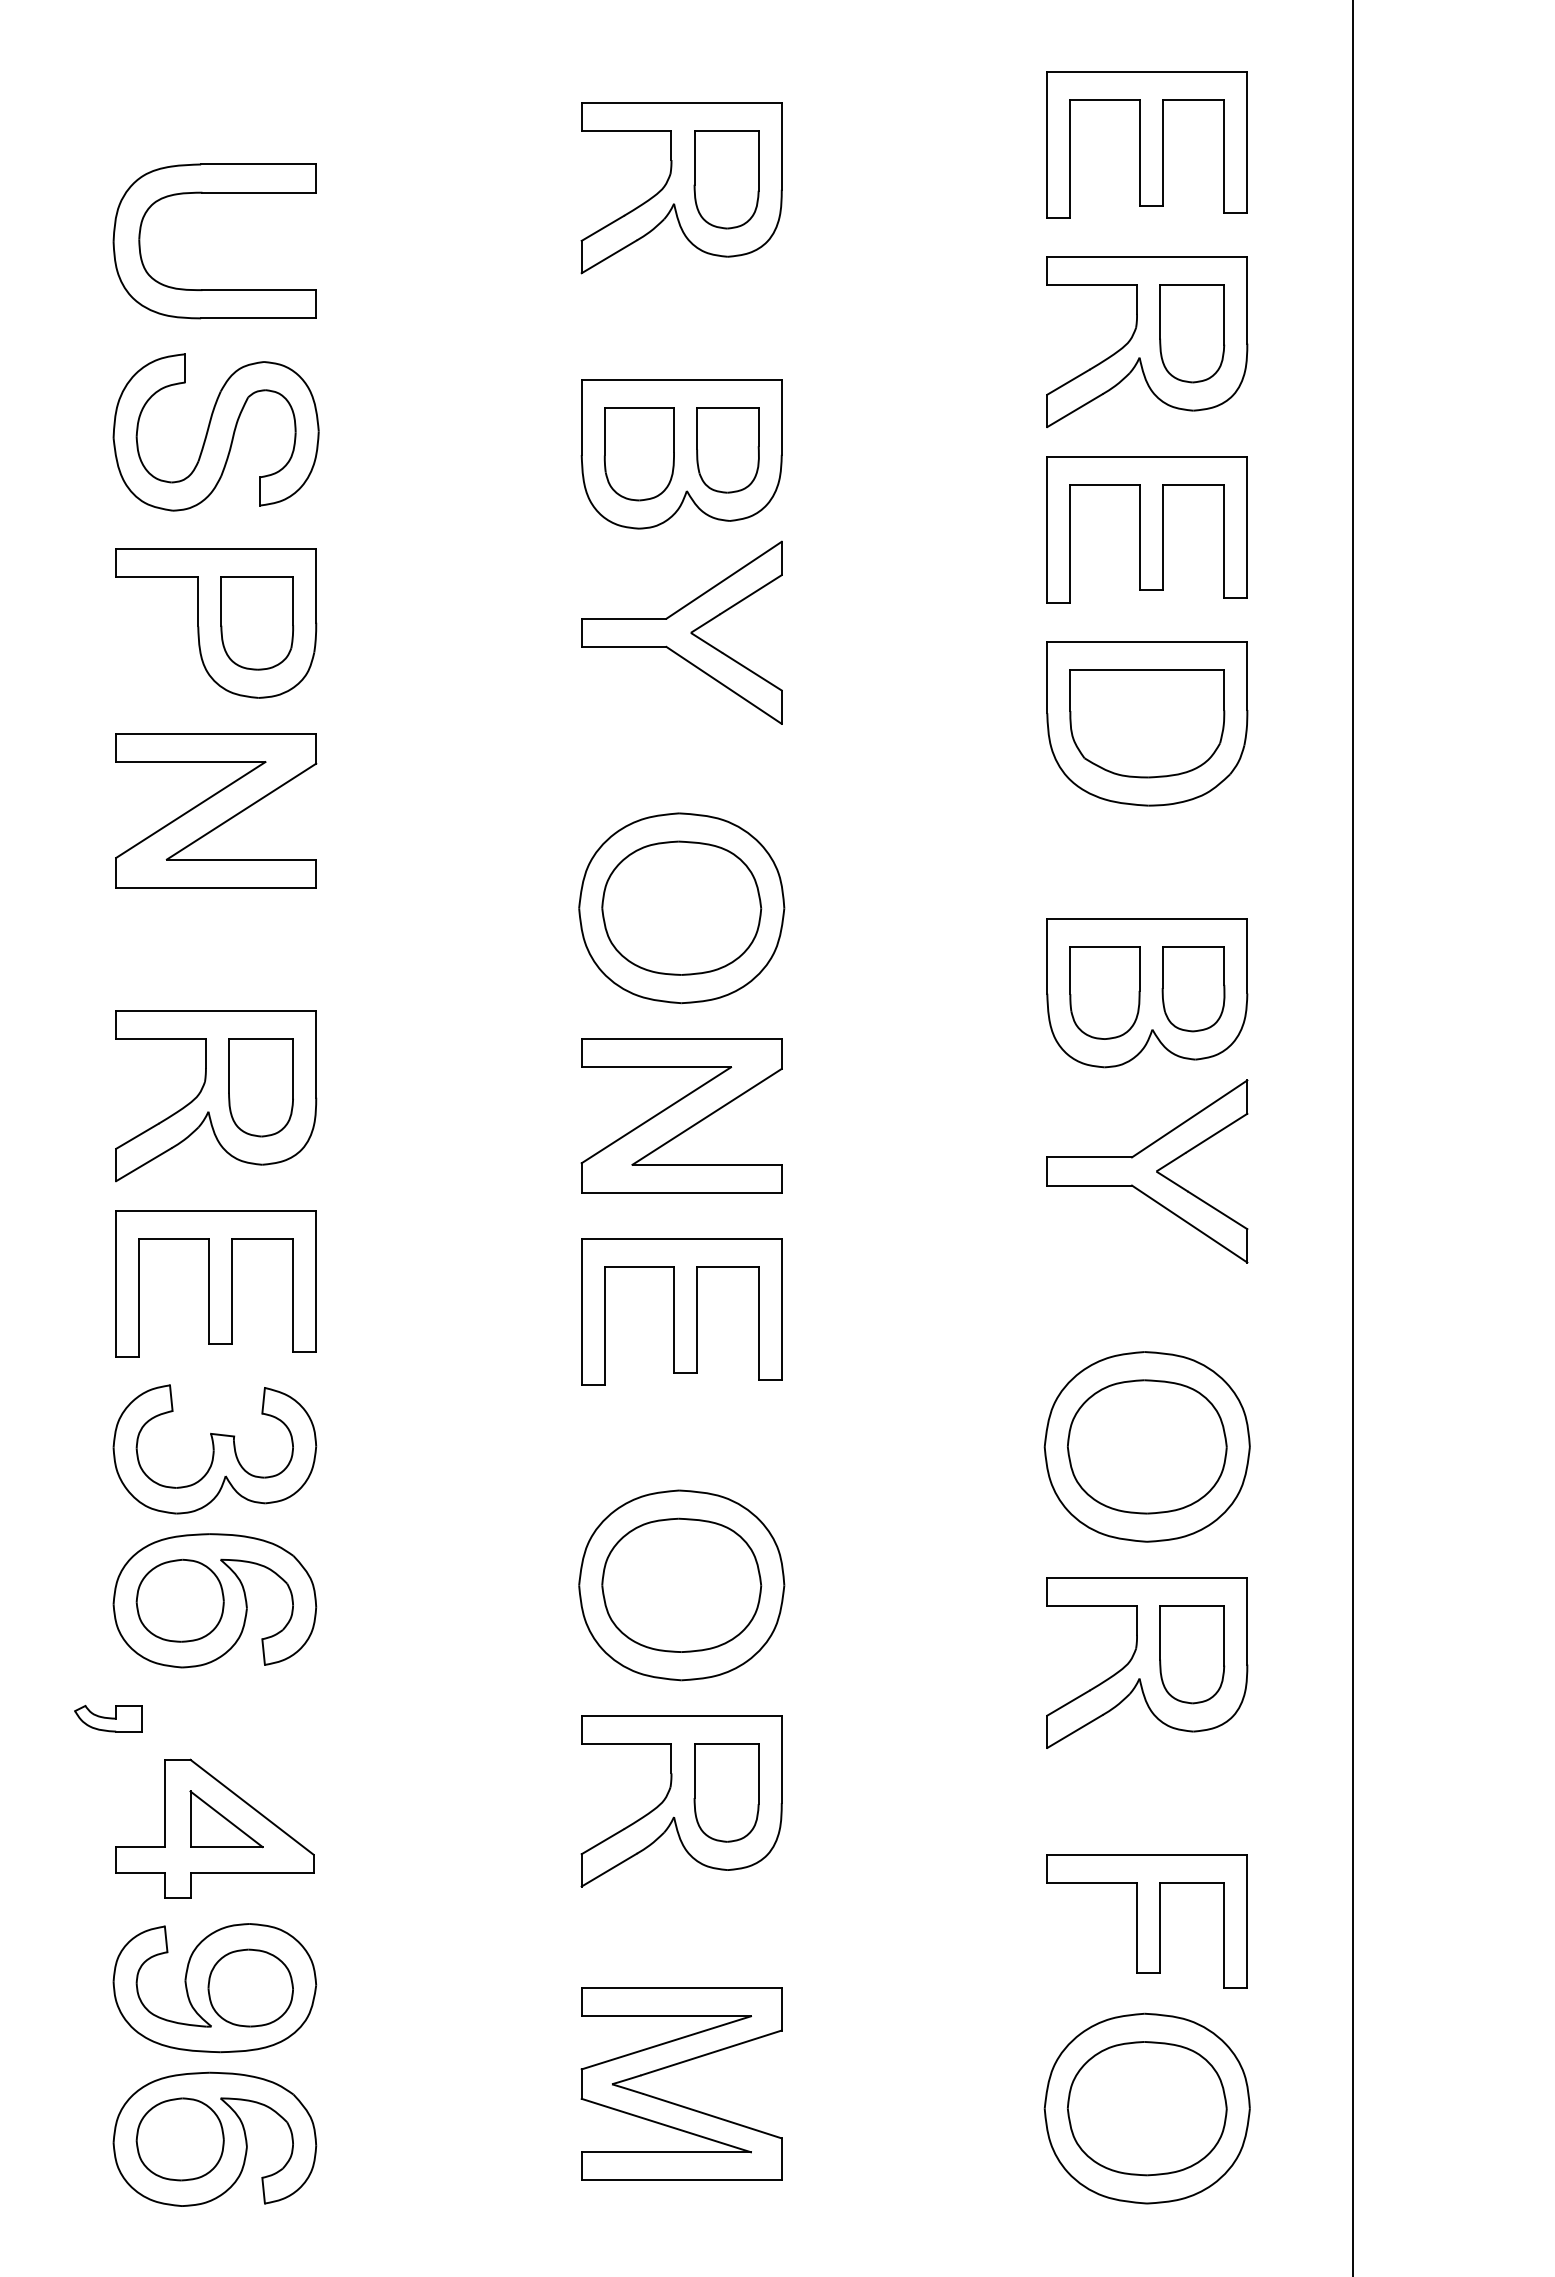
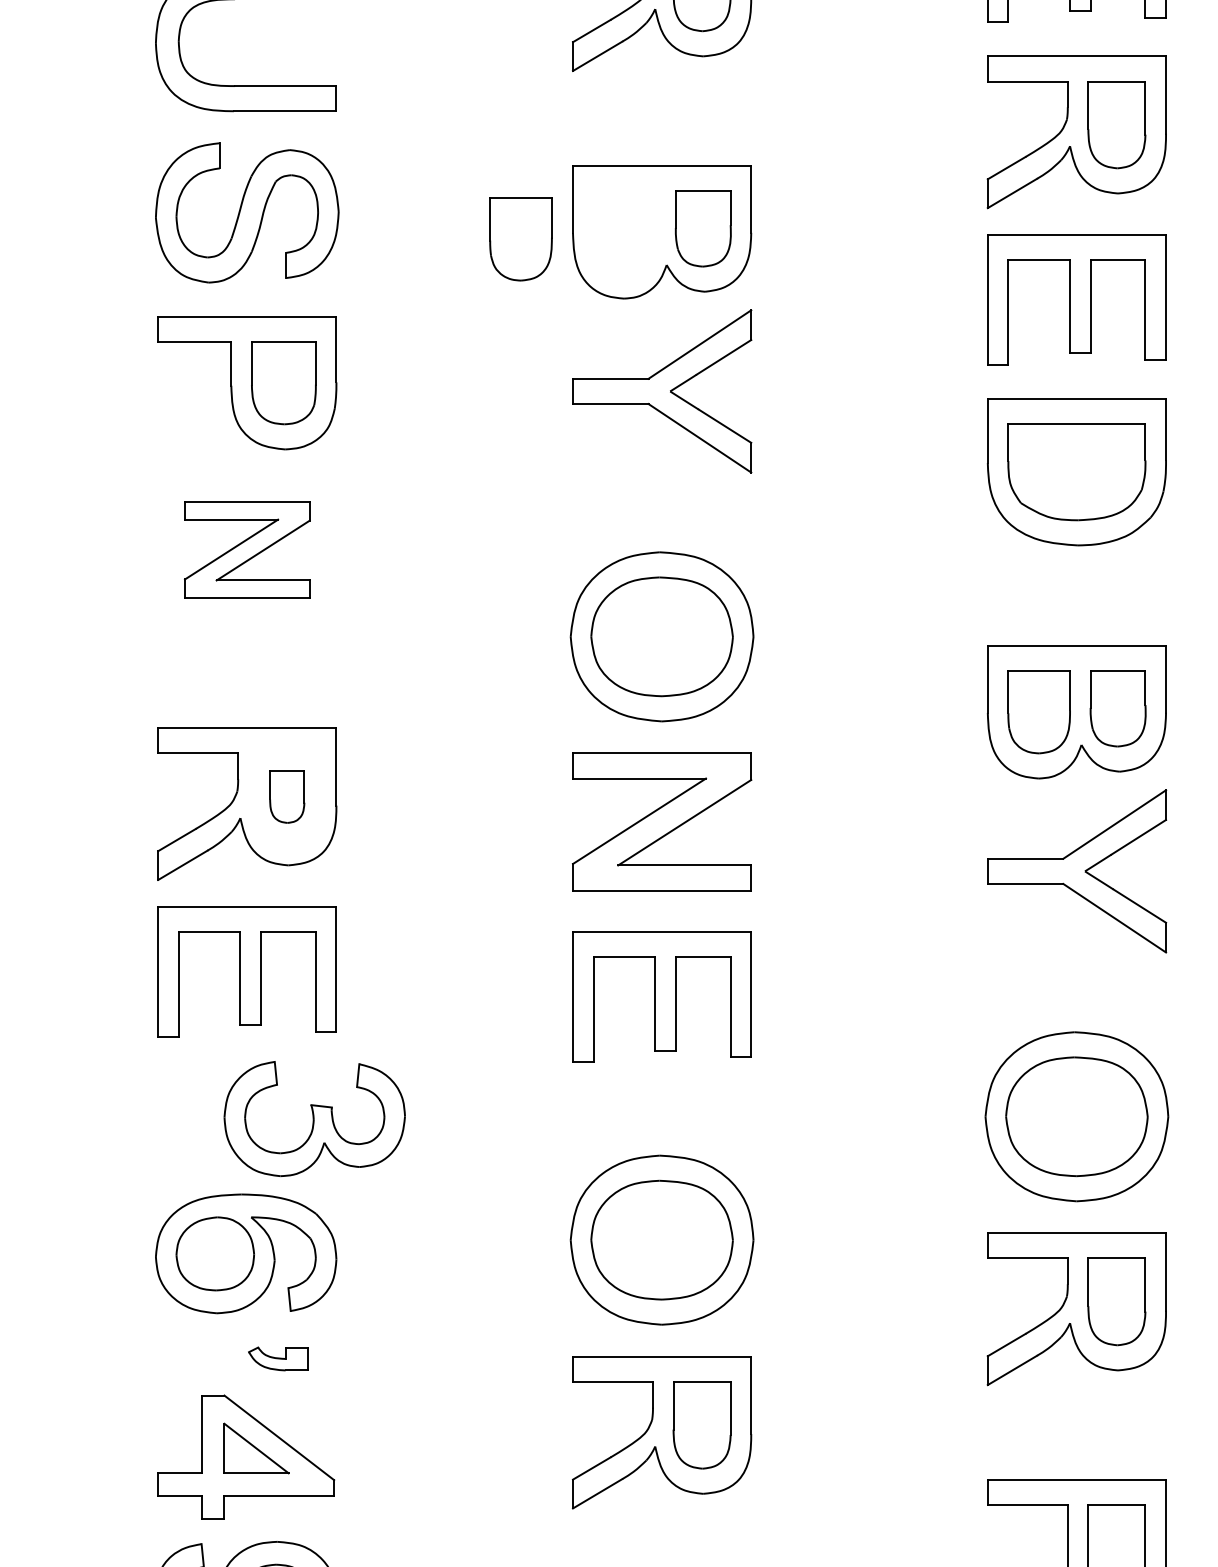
part: (638, 454) -> (520, 239), moved
part: (216, 810) -> (247, 549), size x0.7
part: (260, 1087) -> (286, 796), size x0.6
part: (214, 1449) -> (314, 1119), moved
part: (108, 1718) -> (278, 1358), moved

